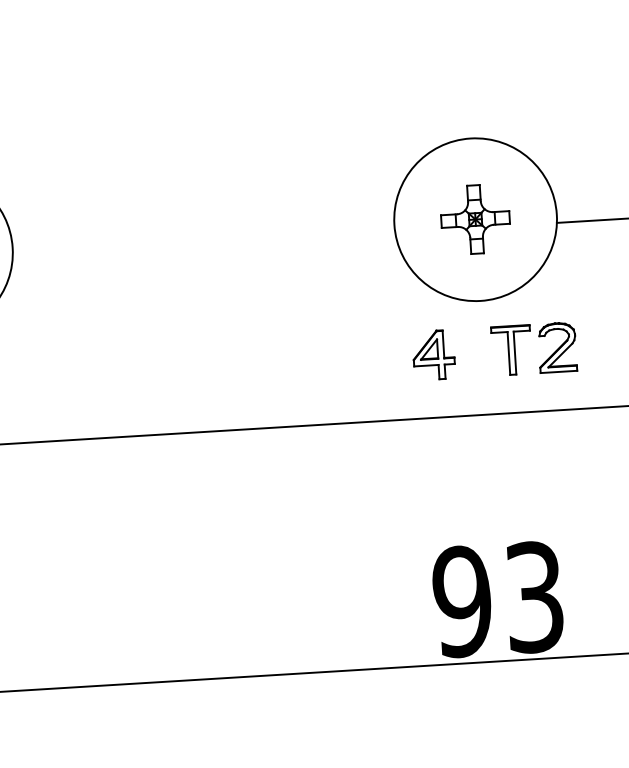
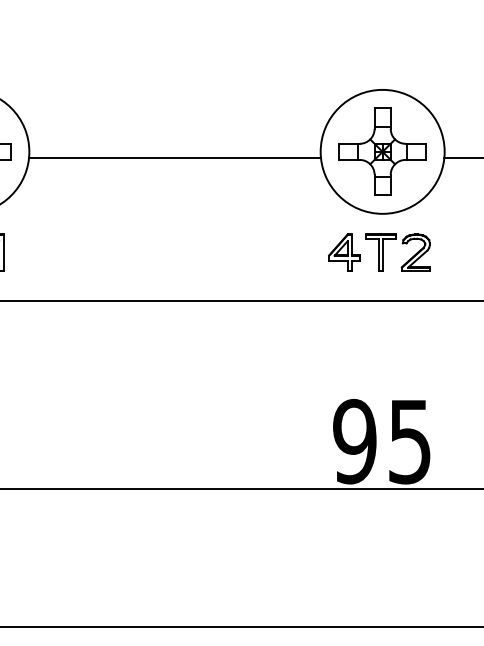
part: (475, 219) -> (382, 151), size x1.67
line: (204, 245) -> (175, 158), added
part: (539, 337) -> (402, 244), moved
text: (533, 595) -> (409, 440), 93 -> 95

